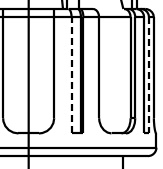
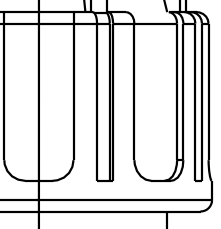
line: (71, 75) -> (96, 102), dashed -> solid
line: (149, 75) -> (202, 102), dashed -> solid

